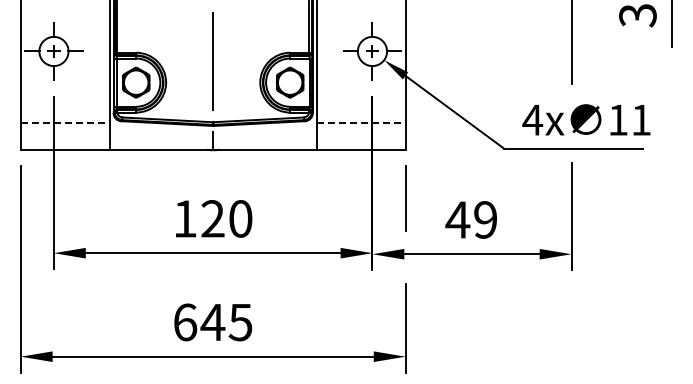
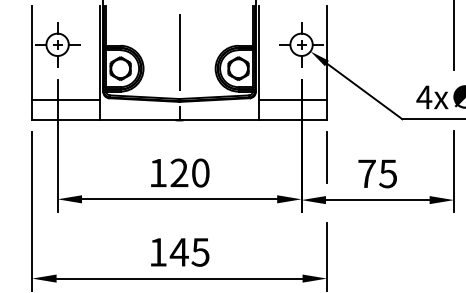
line: (65, 123) -> (66, 99), dashed -> solid
line: (361, 123) -> (293, 99), dashed -> solid
text: (470, 219) -> (376, 173), 49 -> 75
text: (185, 322) -> (158, 252), 645 -> 145

